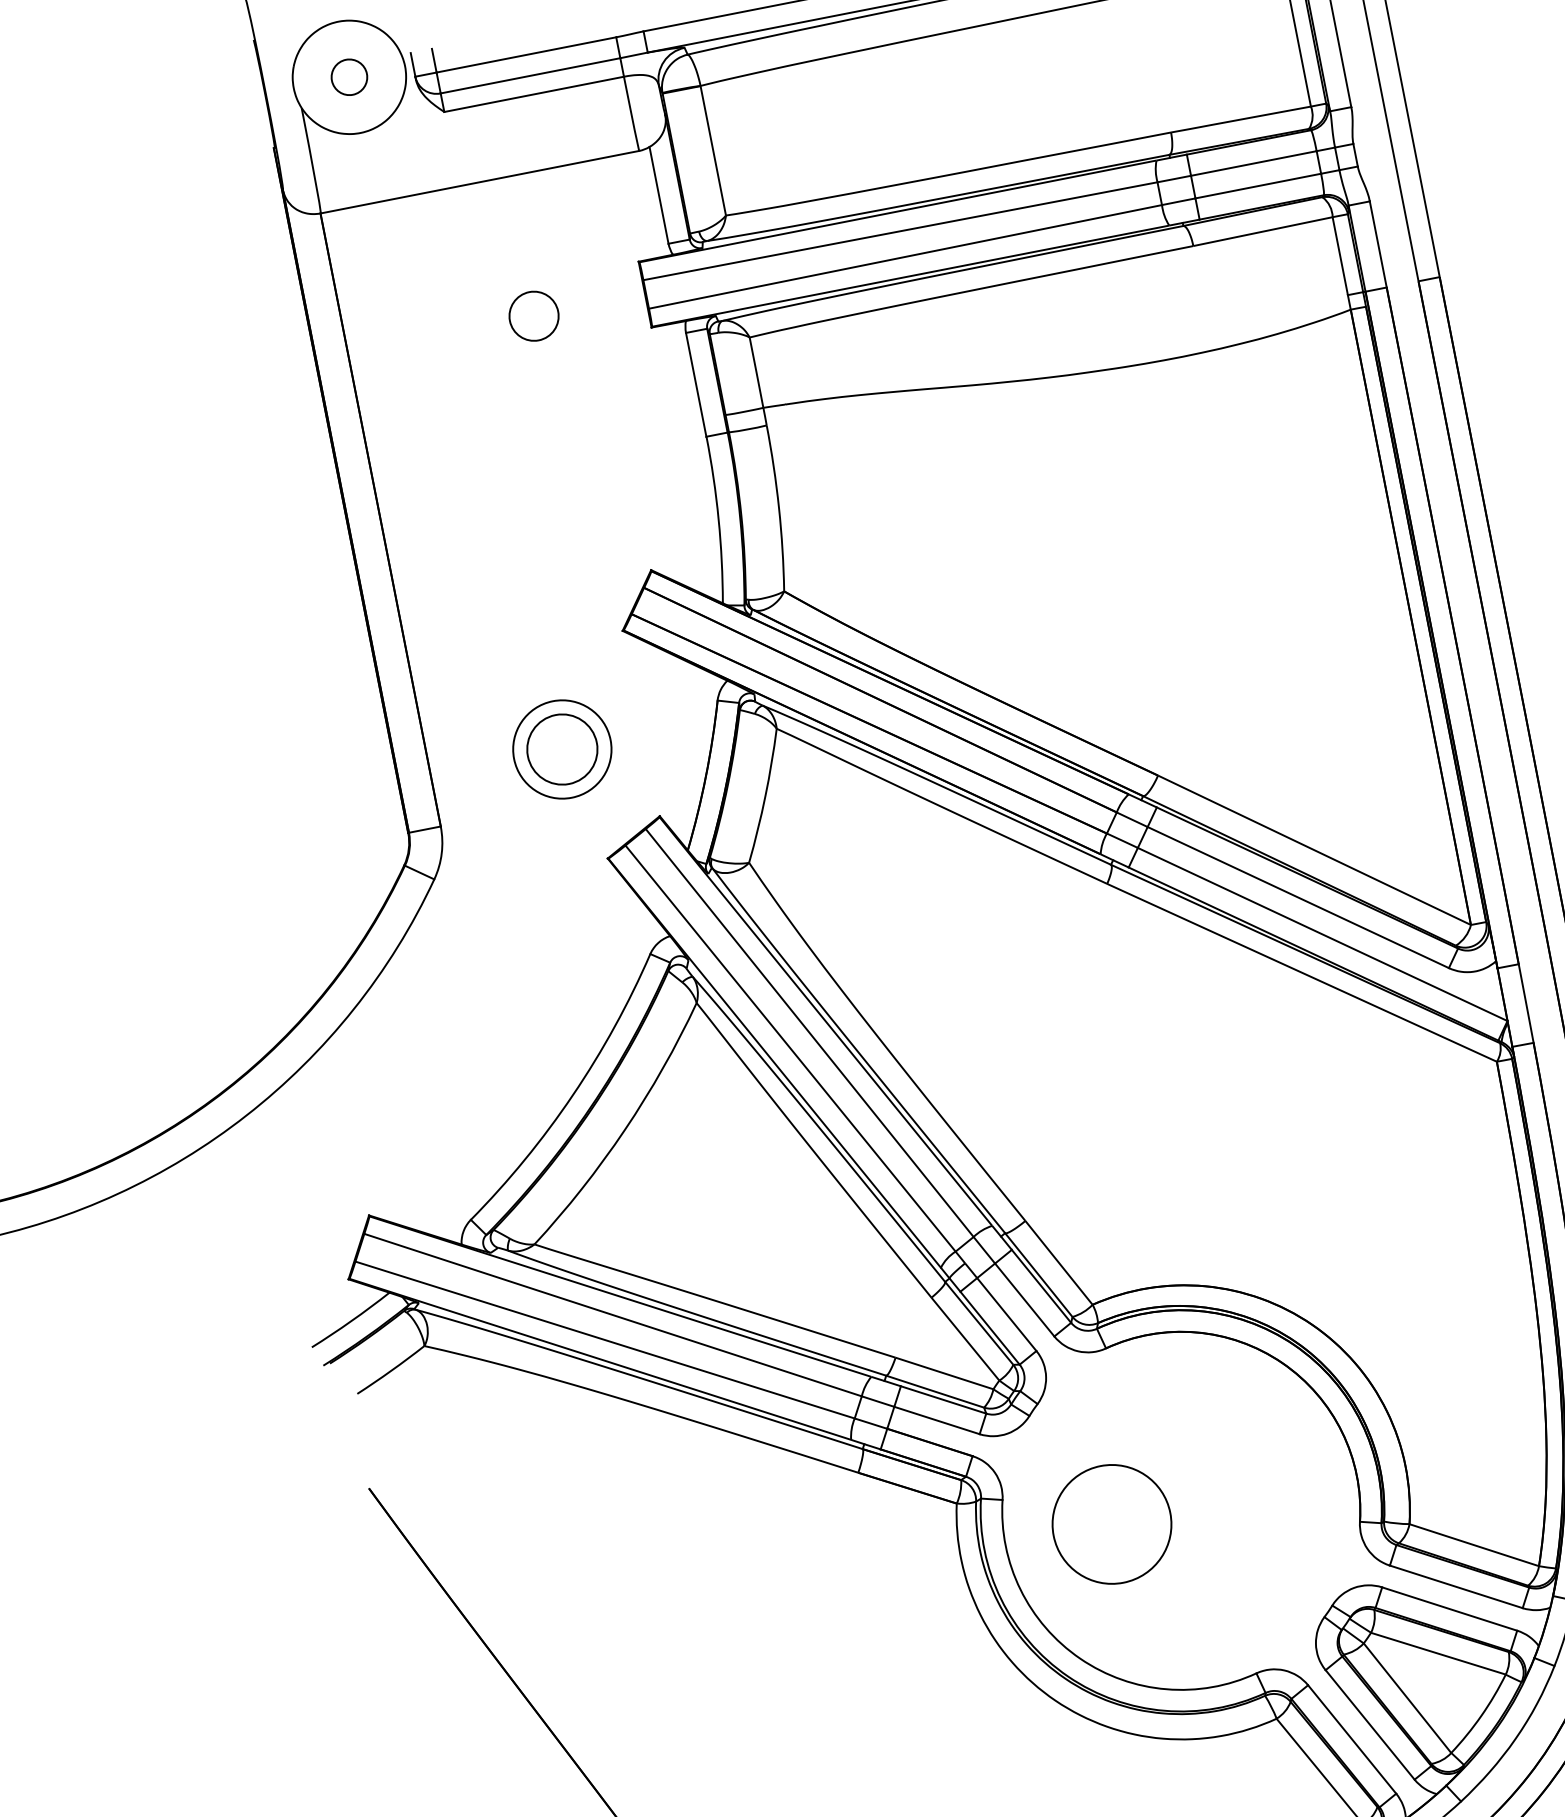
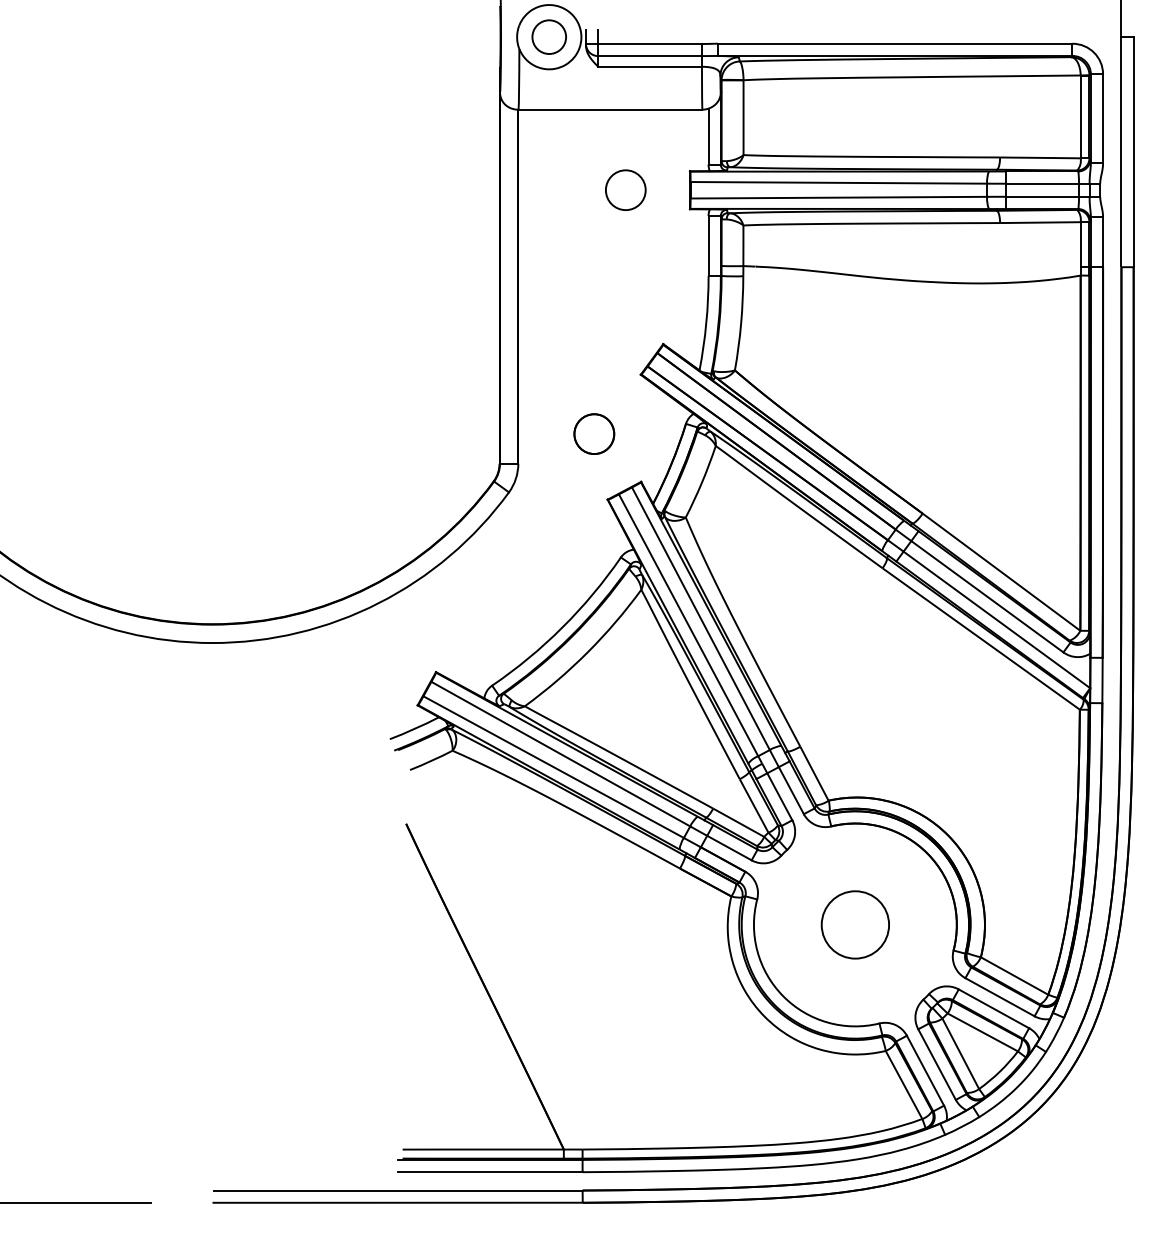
circle: (349, 77) -> (549, 37), size x1.67
circle: (533, 315) -> (625, 189), size x1.43
circle: (562, 750) -> (594, 434), size x0.71
circle: (1110, 1523) -> (854, 924), moved

